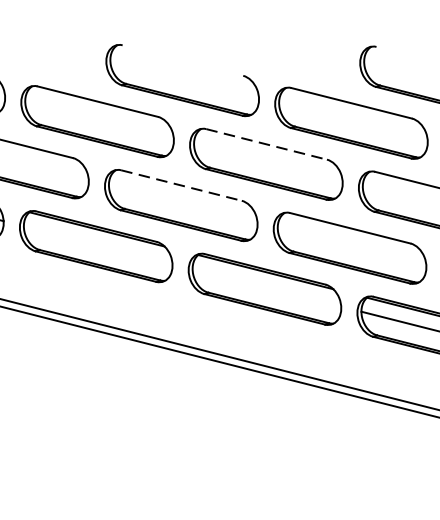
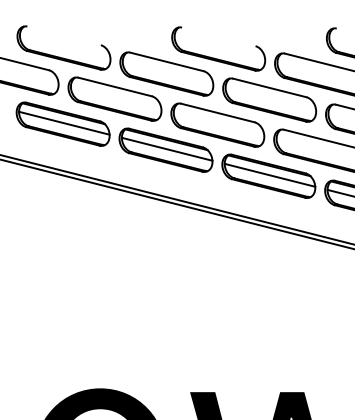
line: (266, 143) -> (269, 87), dashed -> solid
line: (180, 186) -> (217, 113), dashed -> solid
line: (97, 243) -> (166, 148), added
line: (266, 286) -> (269, 174), added

